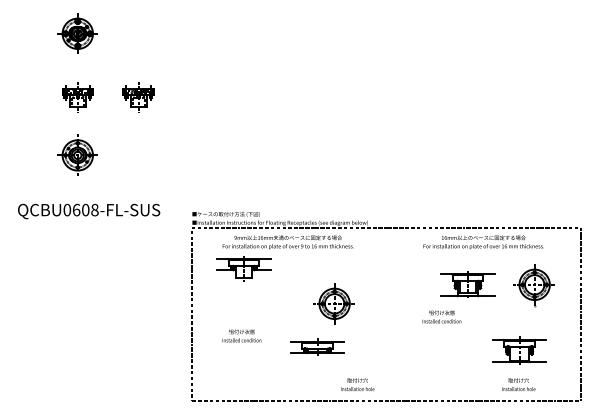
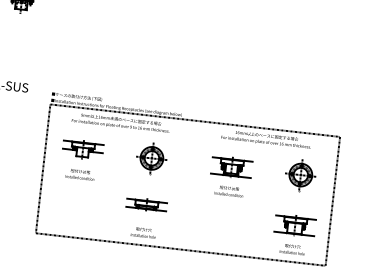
part: (243, 268) -> (82, 149), moved
part: (467, 284) -> (231, 167), moved
part: (333, 304) -> (151, 158), moved
text: (241, 335) -> (79, 174), moved
part: (317, 346) -> (146, 204), moved
part: (519, 350) -> (295, 225), moved
text: (357, 384) -> (143, 232), moved
text: (518, 384) -> (292, 249), moved

